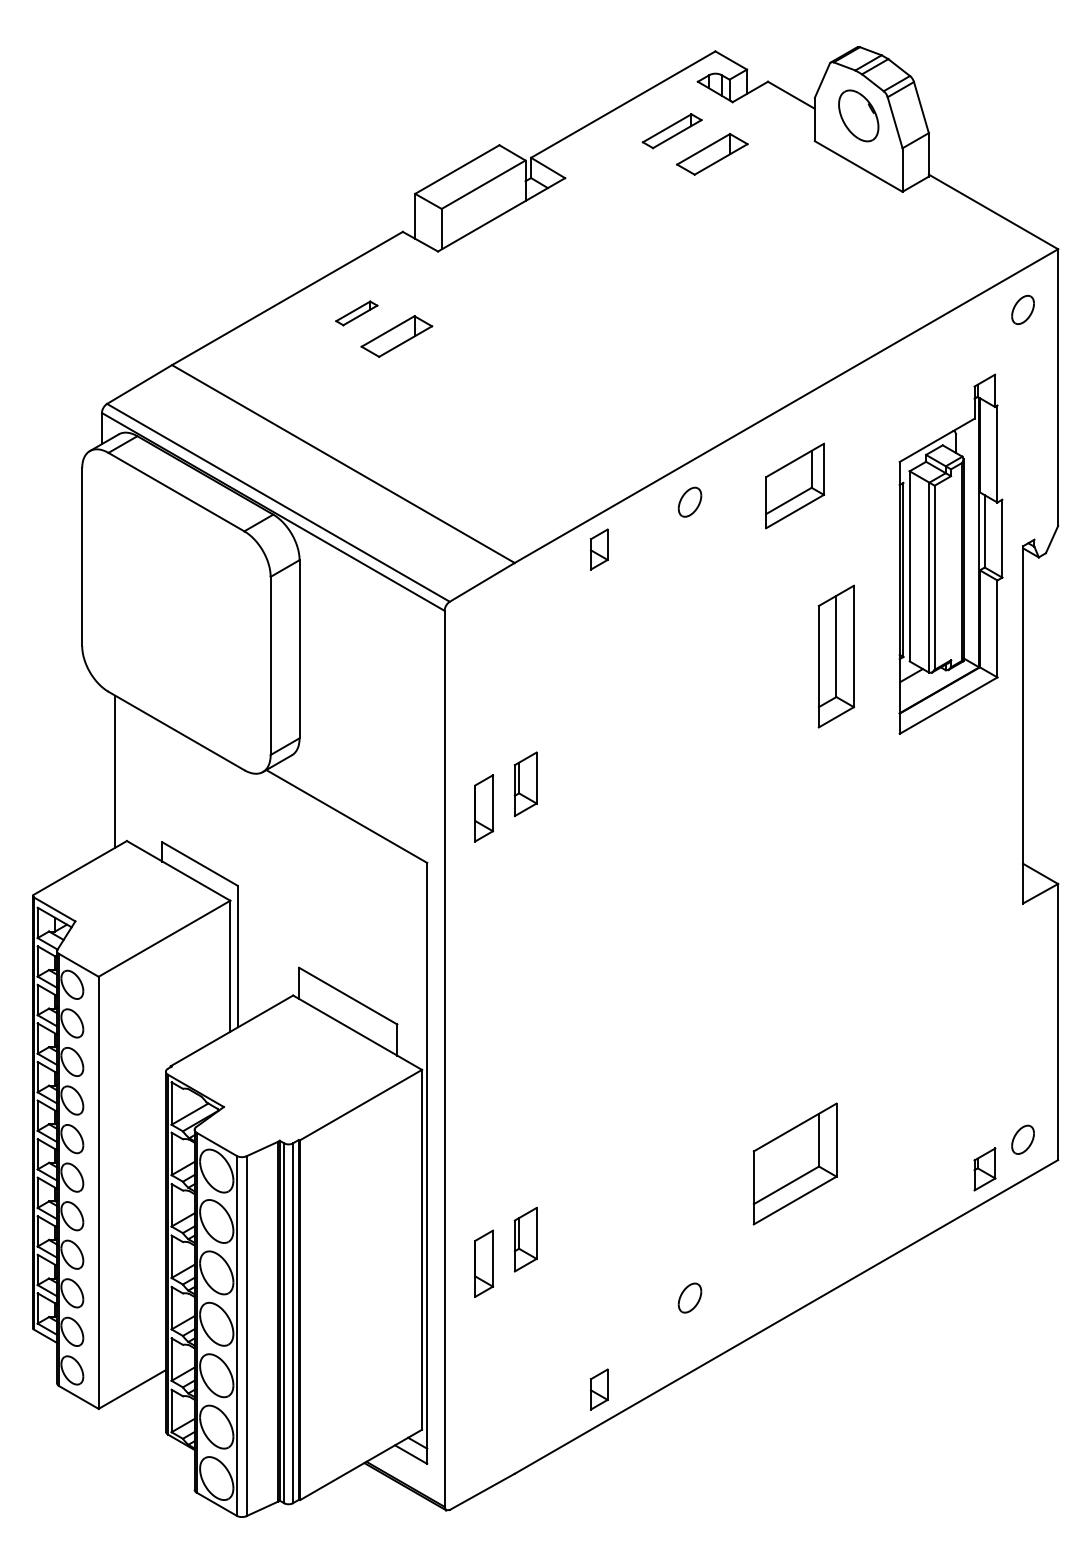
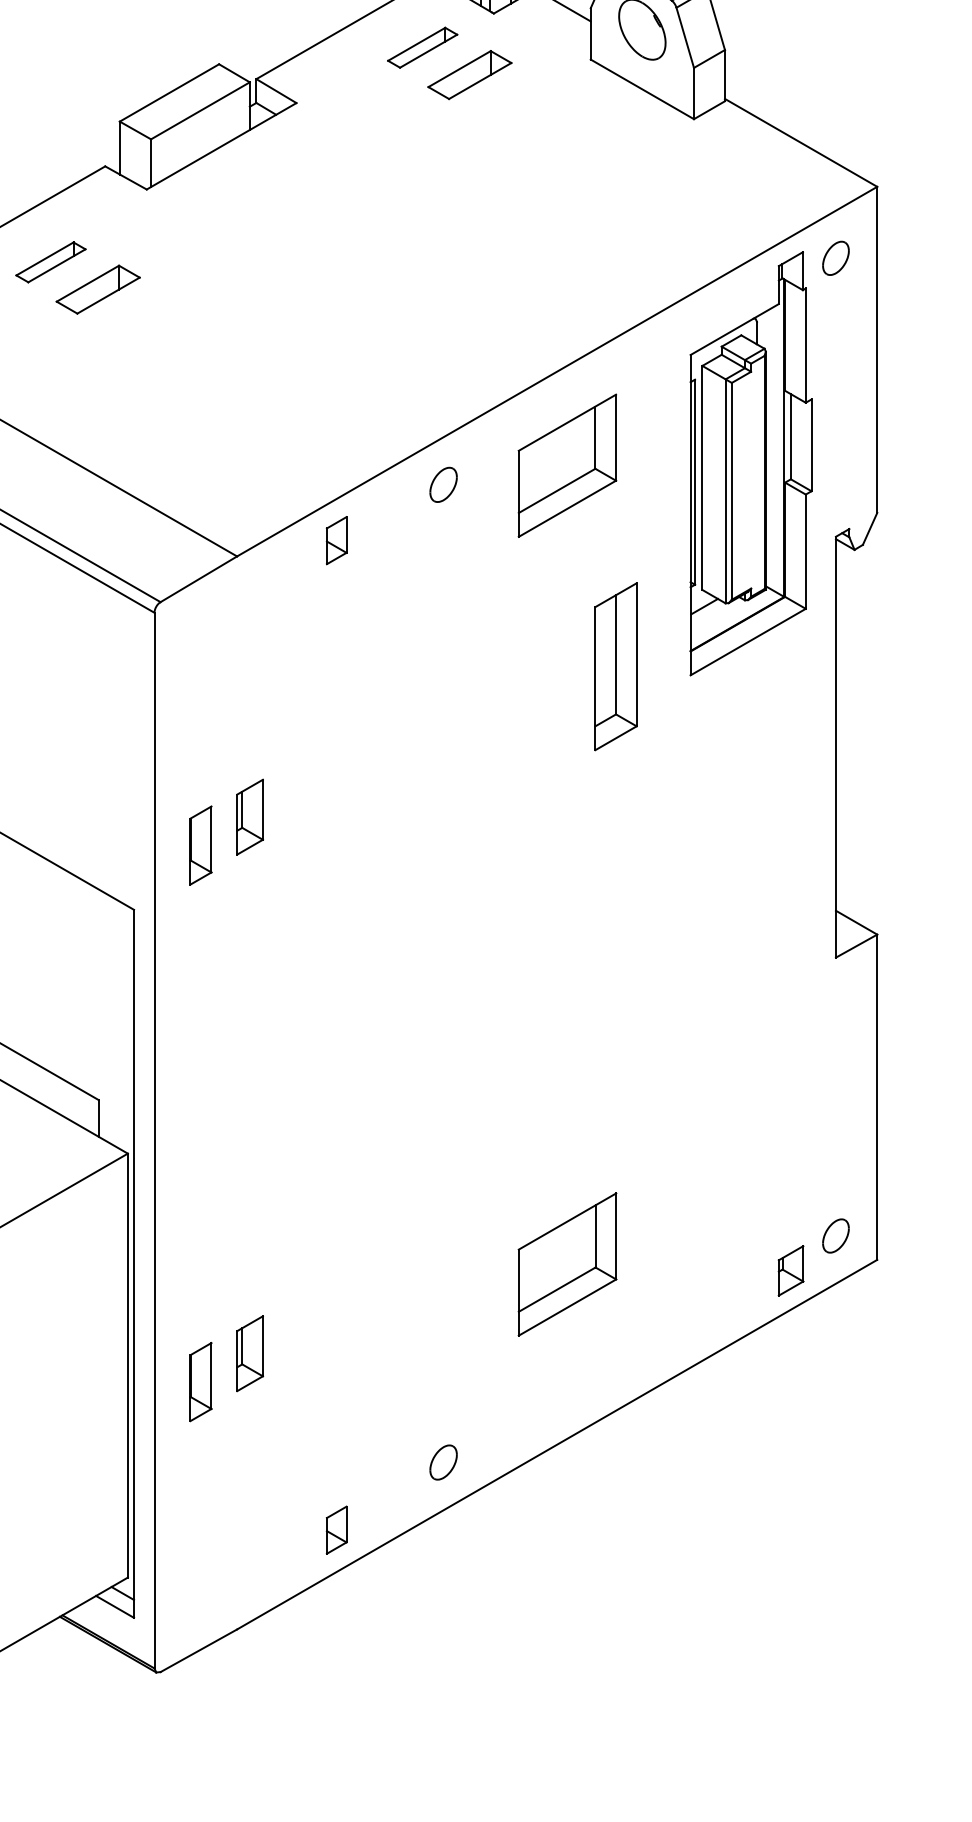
part: (356, 313) -> (50, 262), size x1.43
part: (794, 485) -> (566, 465), size x1.43
part: (950, 553) -> (750, 462), moved
part: (689, 1297) -> (442, 1461), moved

